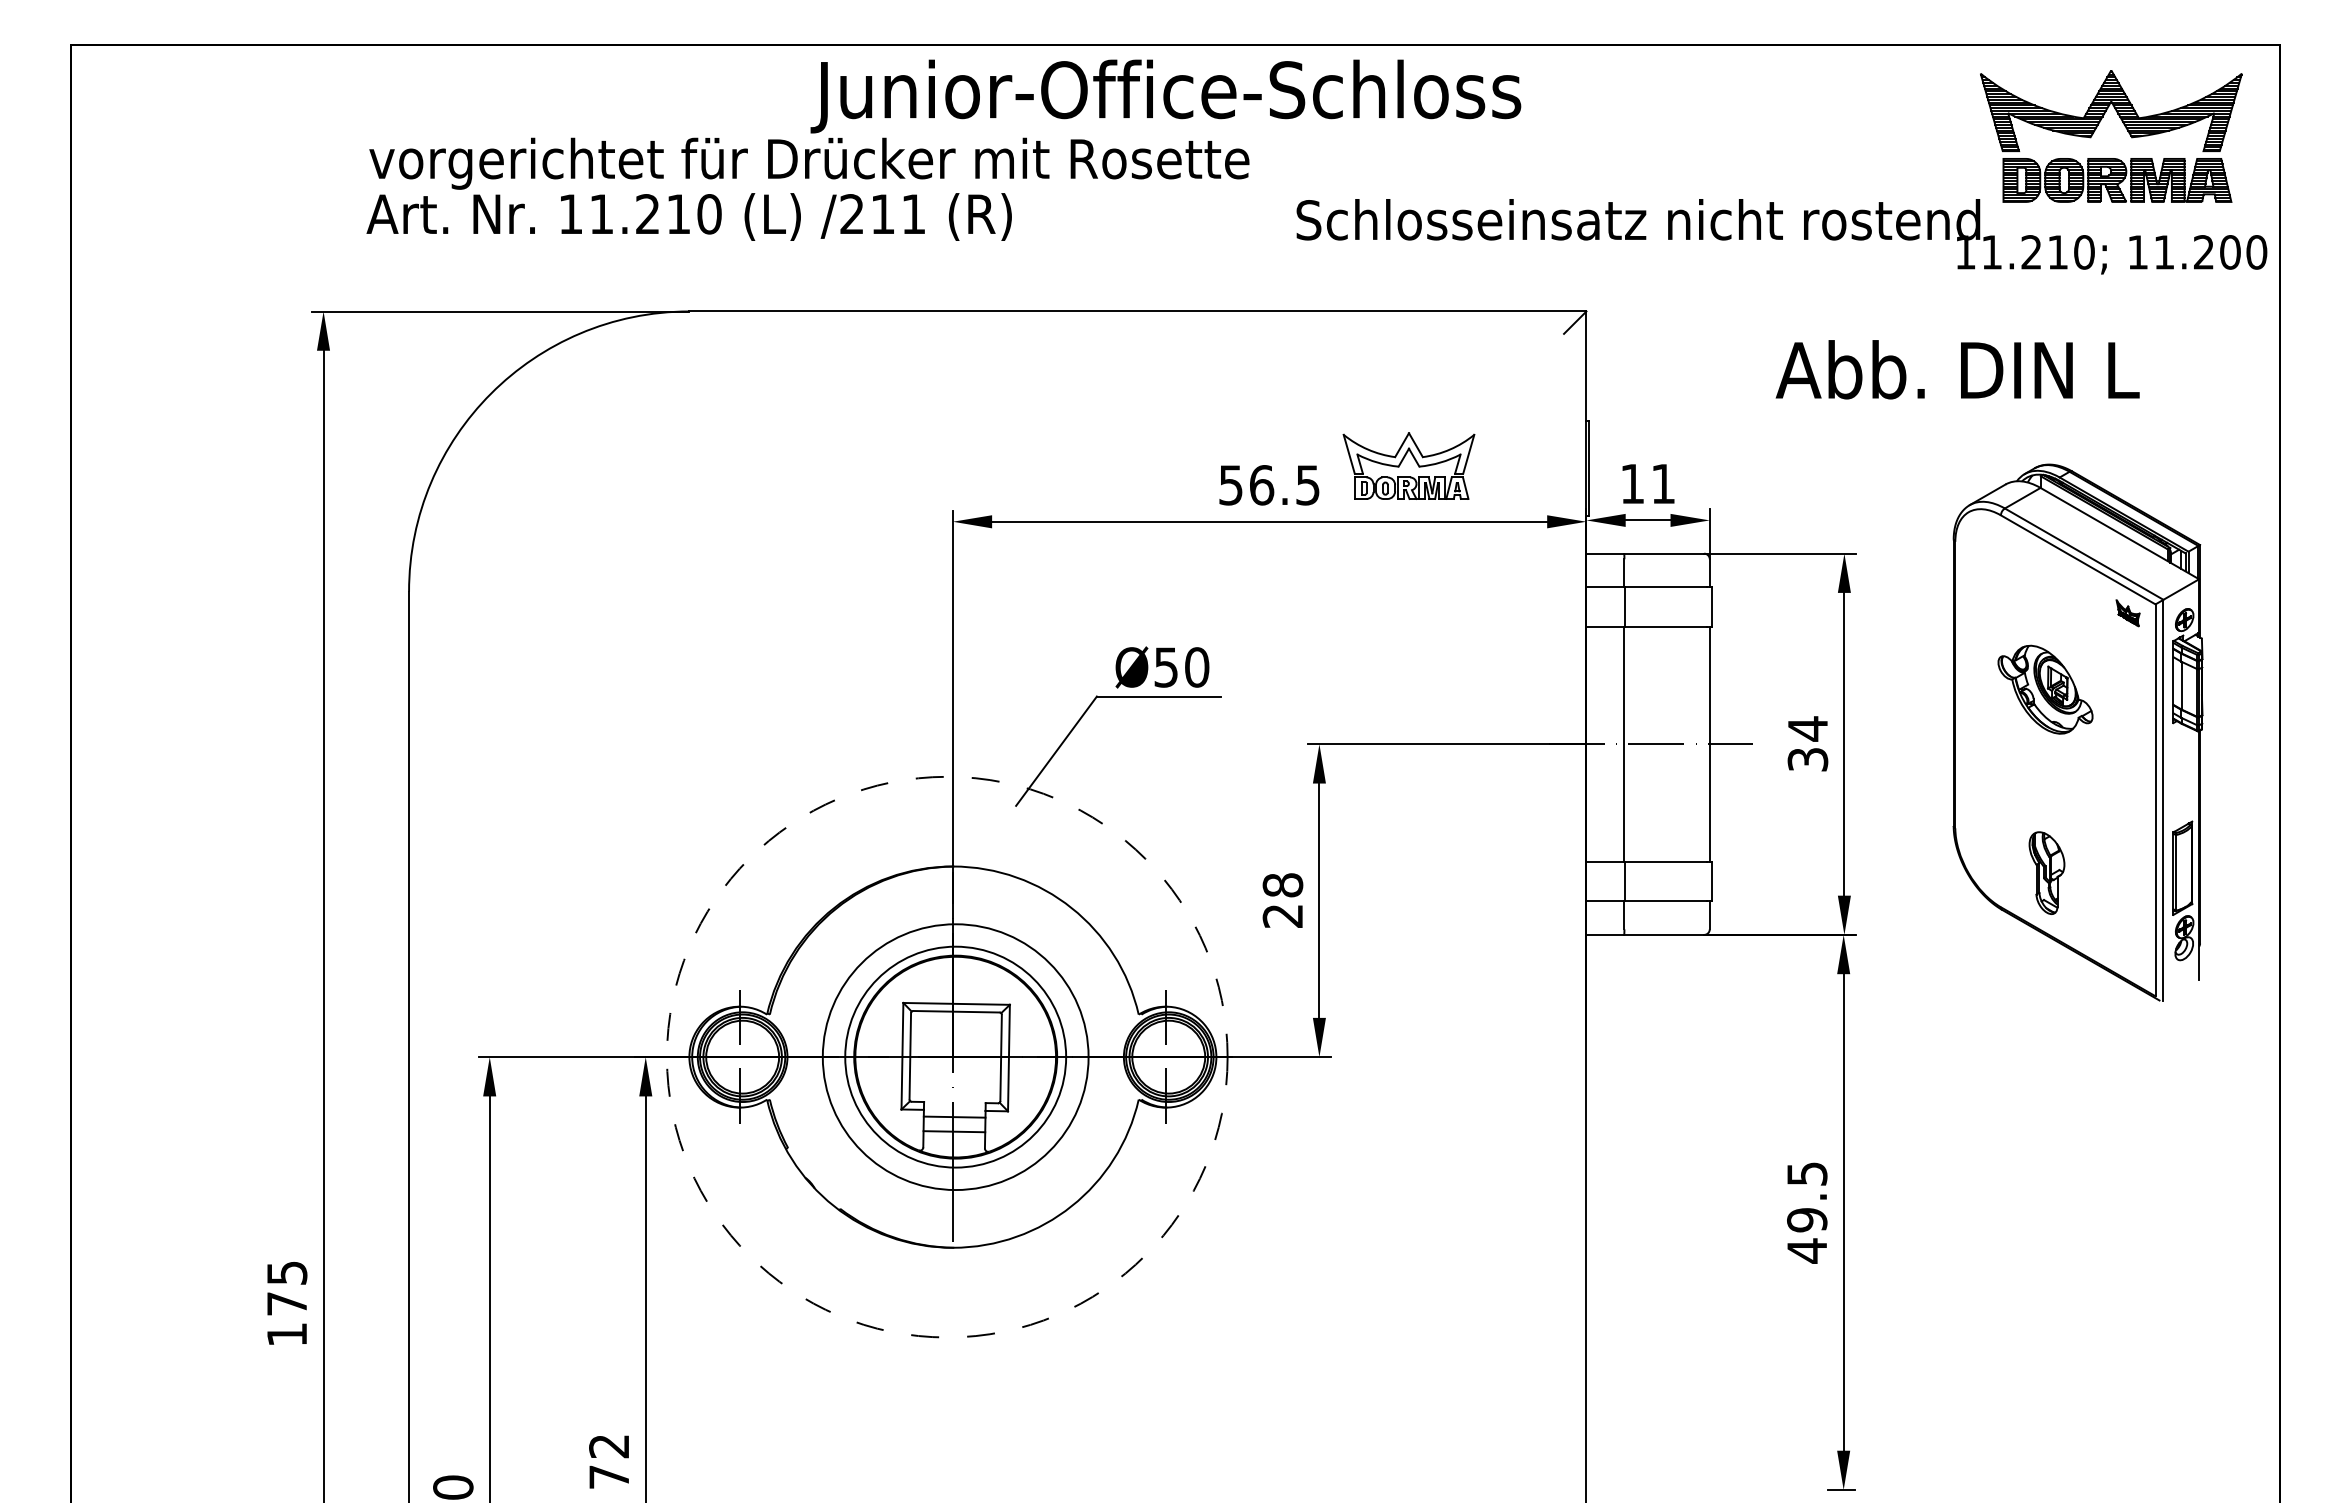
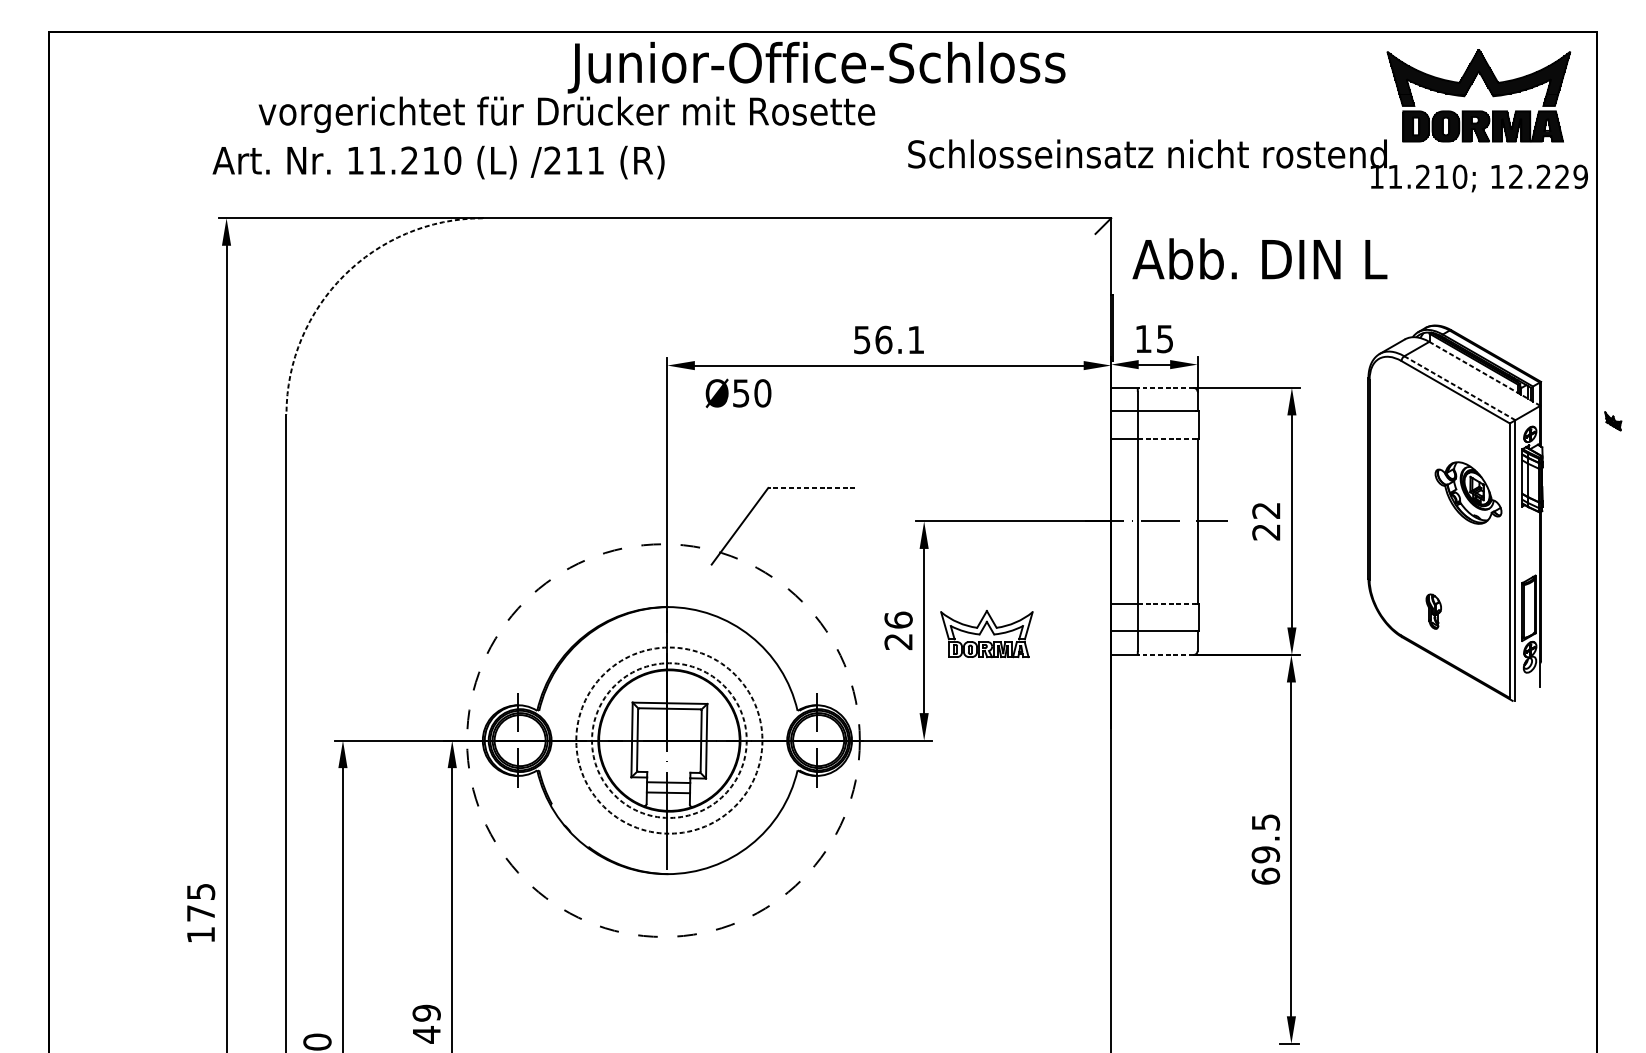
text: (688, 216) -> (438, 162), moved
text: (2210, 252) -> (1548, 176), 11.200 -> 12.229
text: (1957, 369) -> (1259, 258), moved
arc: (491, 393) -> (344, 275), solid -> dashed
part: (1402, 462) -> (982, 631), moved
text: (1662, 484) -> (1164, 339), 11 -> 15
text: (1307, 485) -> (915, 340), 56.5 -> 56.1
line: (2119, 533) -> (1484, 373), solid -> dashed
line: (1663, 553) -> (1165, 387), solid -> dashed
line: (2083, 553) -> (1459, 387), solid -> dashed
part: (2127, 613) -> (1612, 421), moved
line: (1666, 626) -> (1167, 438), solid -> dashed
text: (1162, 667) -> (738, 393), moved
part: (2045, 689) -> (1468, 492), moved
line: (1158, 696) -> (811, 487), solid -> dashed
text: (1807, 743) -> (1266, 520), 34 -> 22
line: (1666, 862) -> (1167, 604), solid -> dashed
part: (2046, 872) -> (1433, 611), size x0.6
text: (1282, 885) -> (898, 620), 28 -> 26
line: (1663, 934) -> (1165, 654), solid -> dashed
circle: (955, 1056) -> (669, 740), solid -> dashed
circle: (955, 1057) -> (669, 740), solid -> dashed
text: (1807, 1250) -> (1266, 876), 49.5 -> 69.5
text: (609, 1462) -> (426, 1024), 72 -> 49

